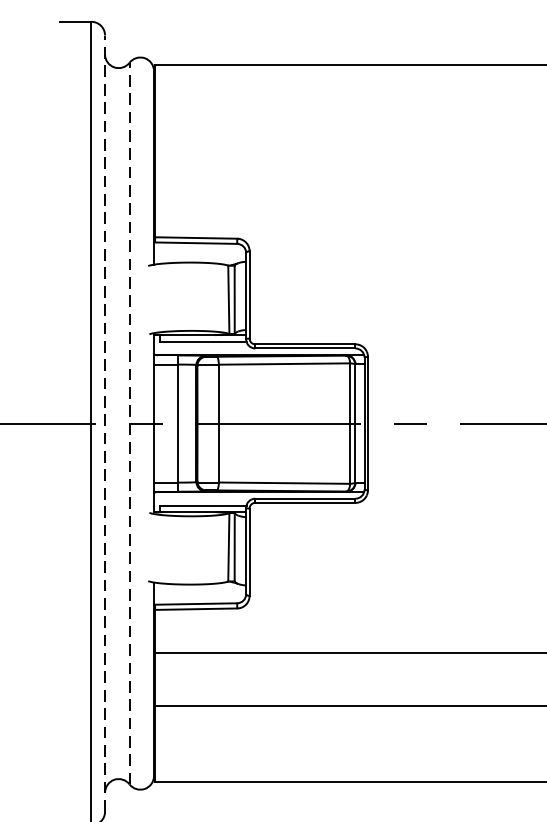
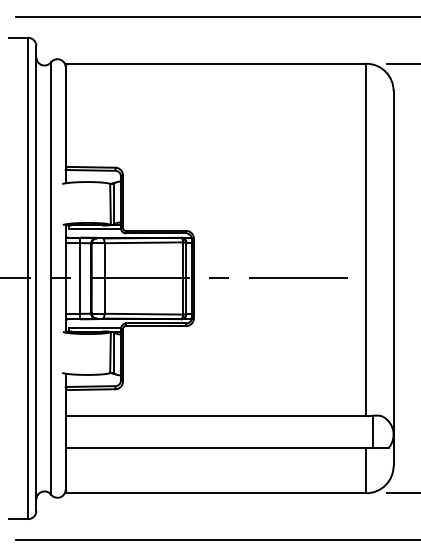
line: (105, 423) -> (36, 278), dashed -> solid
line: (130, 423) -> (51, 278), dashed -> solid

